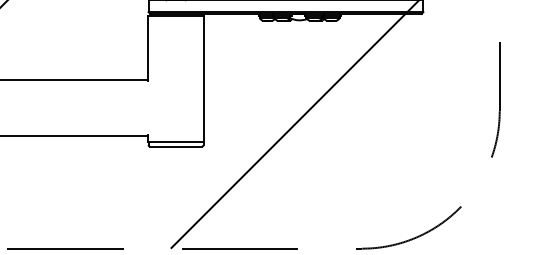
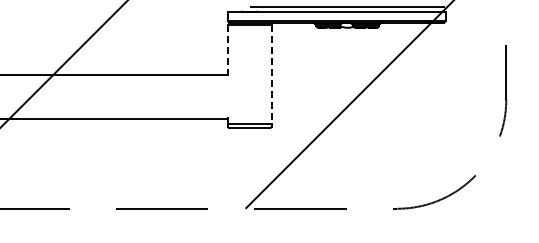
line: (148, 48) -> (227, 50), solid -> dashed
line: (203, 79) -> (271, 74), solid -> dashed

